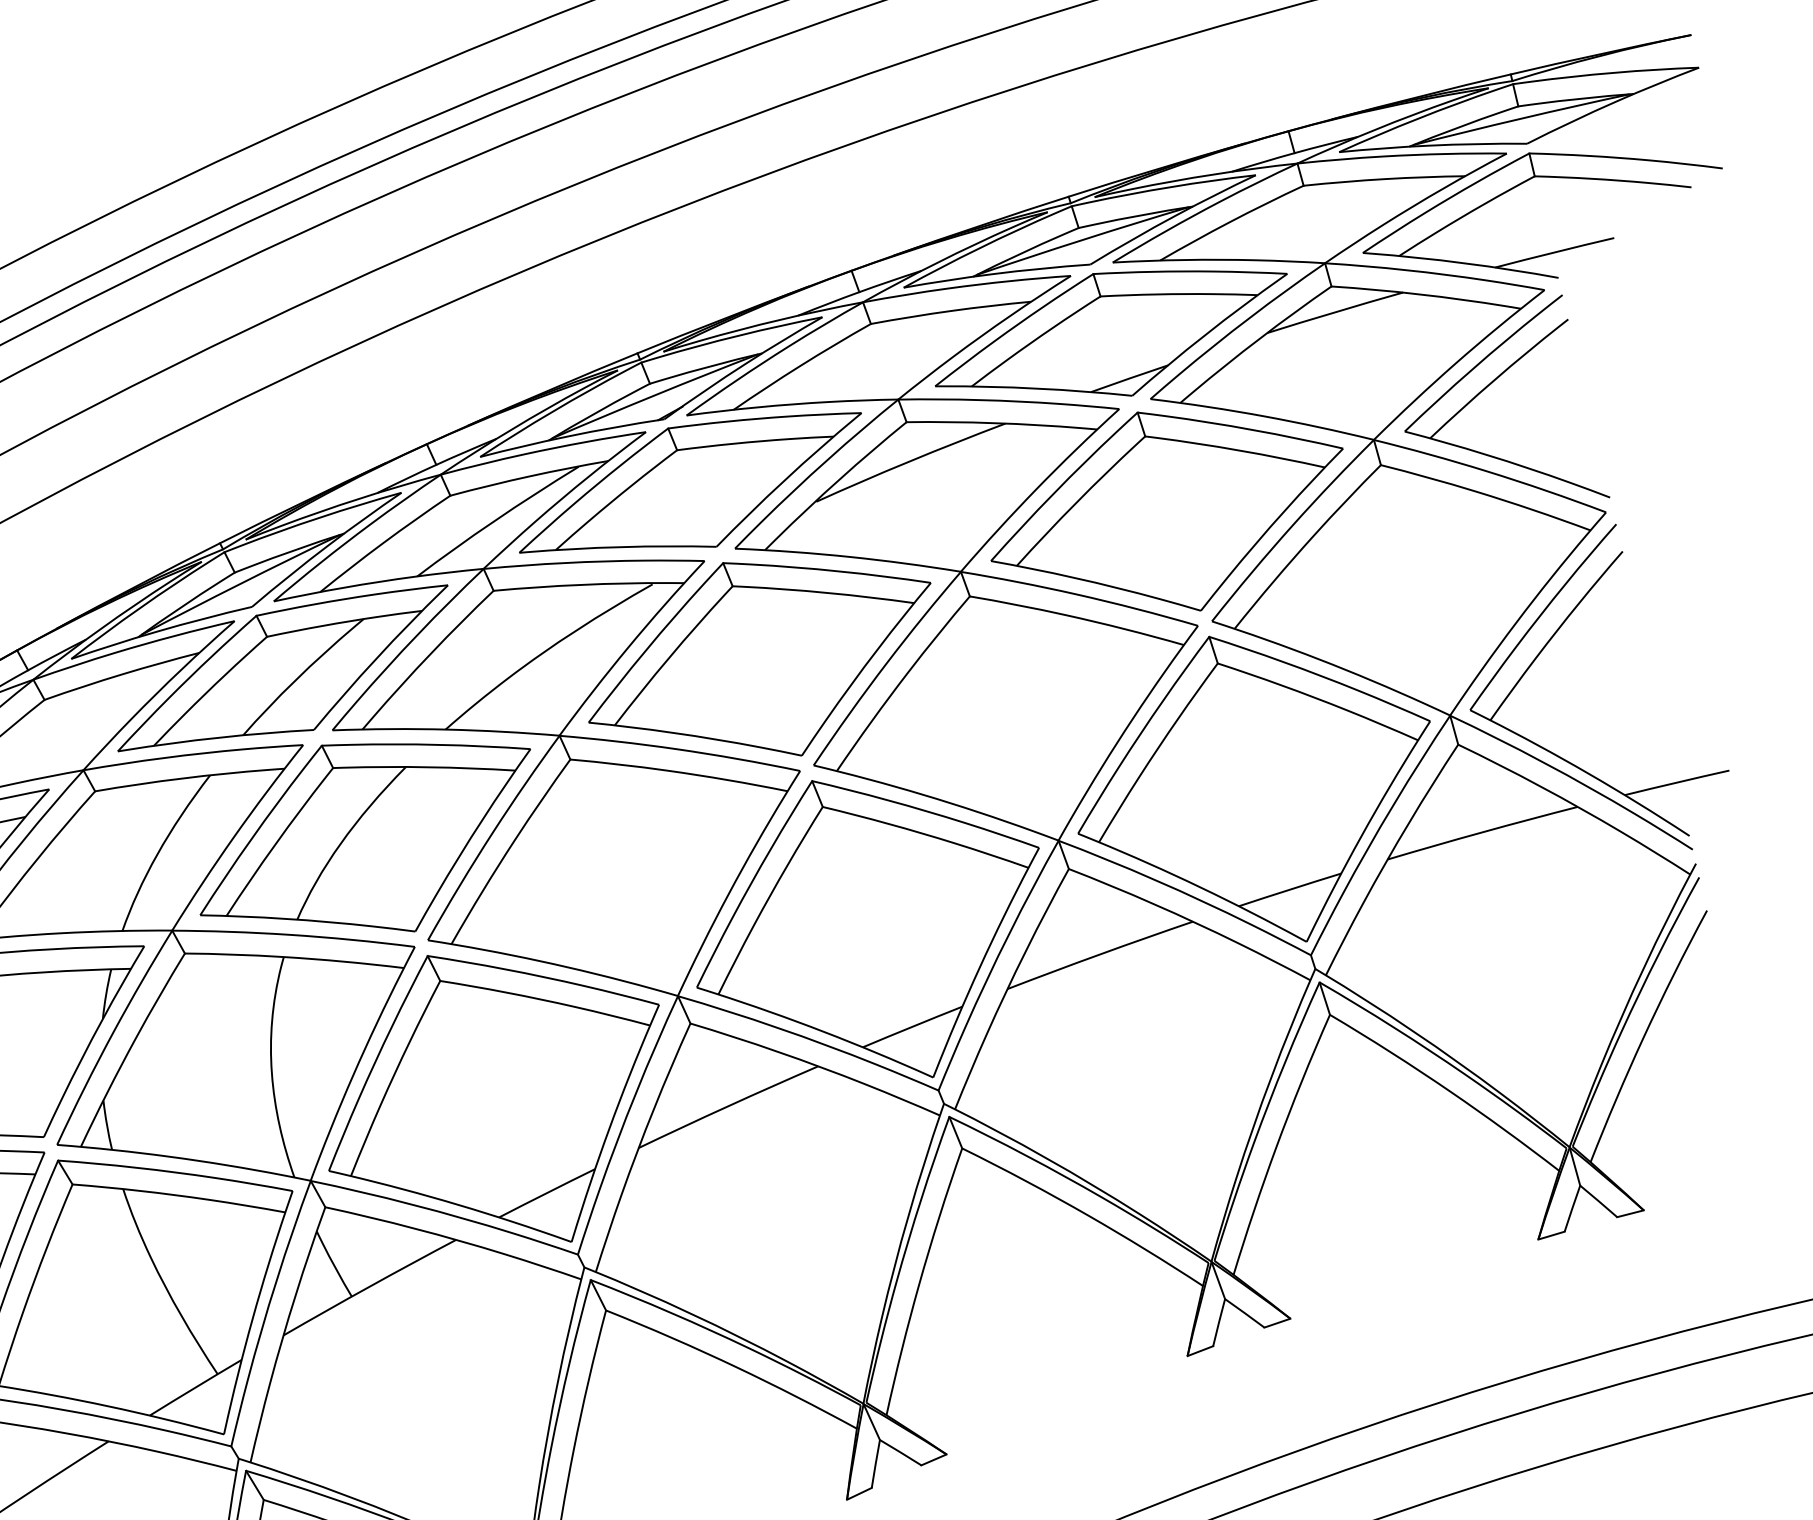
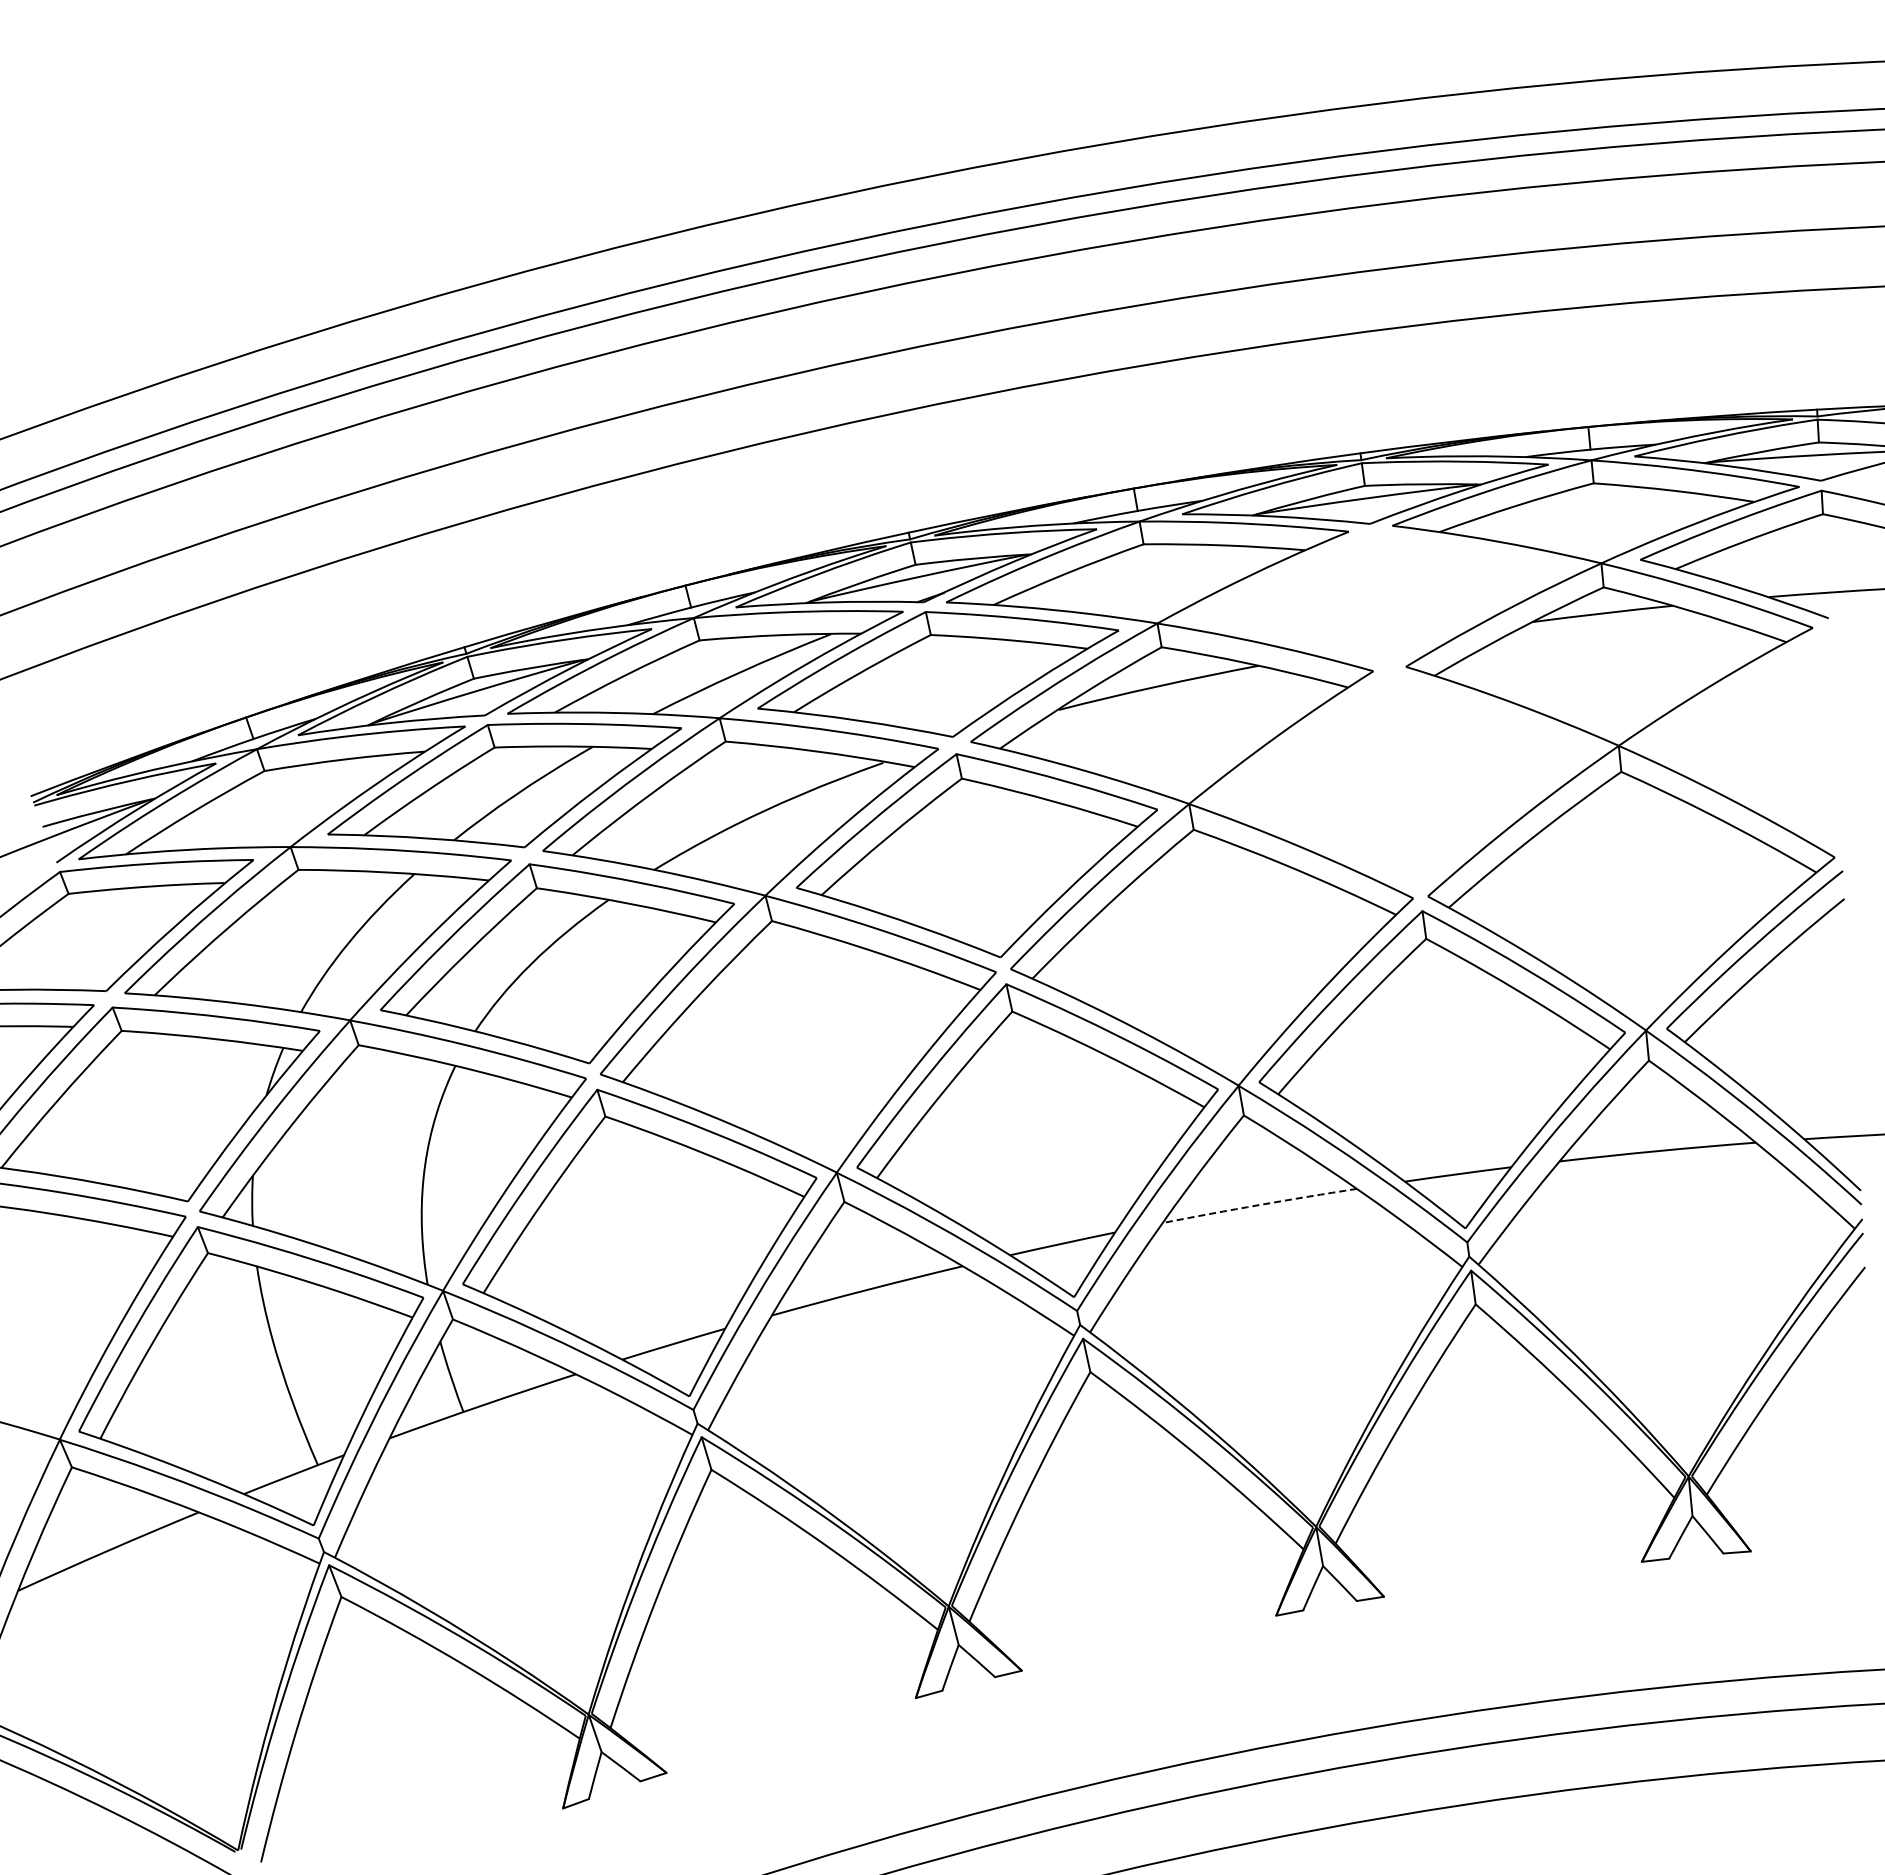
part: (1111, 334) -> (1378, 596), removed
part: (1482, 391) -> (1734, 717), removed
part: (1167, 511) -> (1403, 780), removed
arc: (1099, 954) -> (1259, 1205), solid -> dashed

